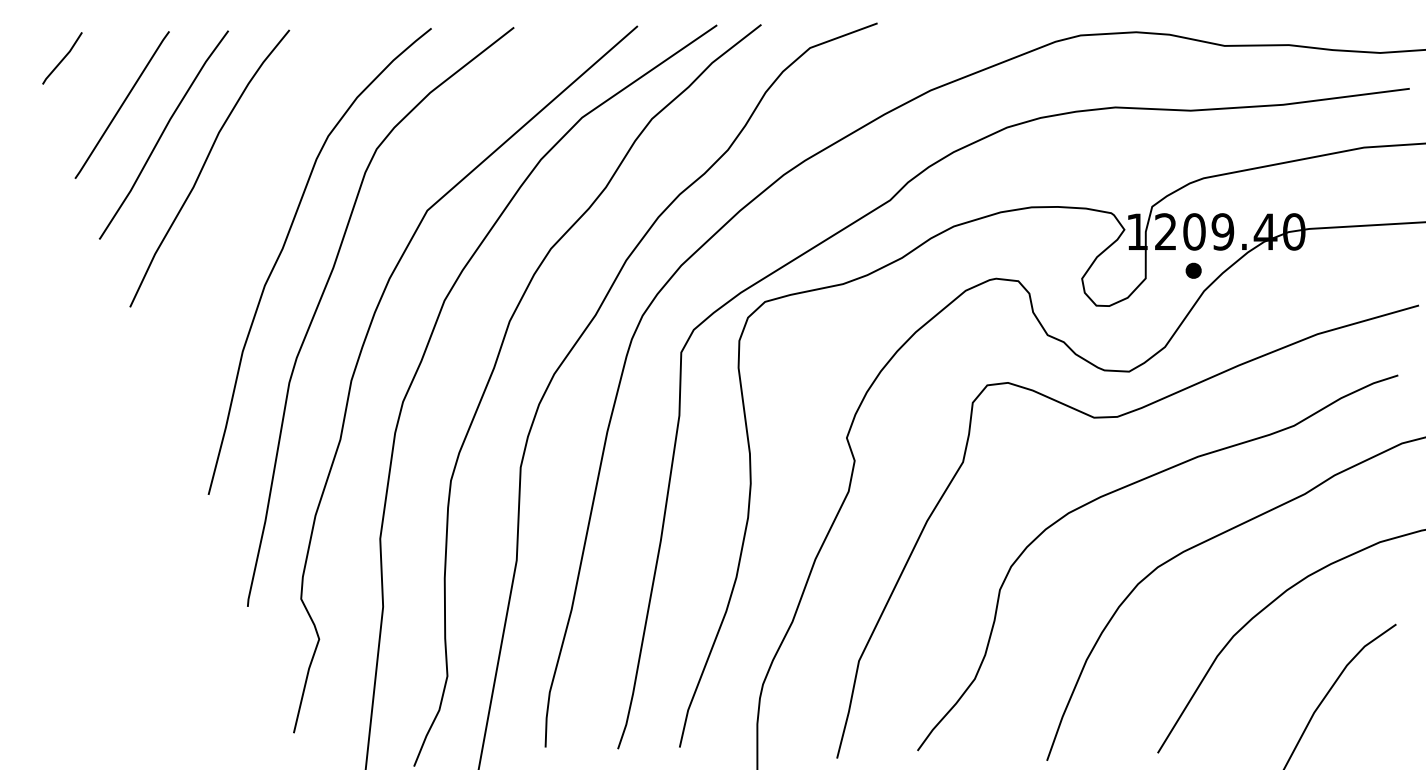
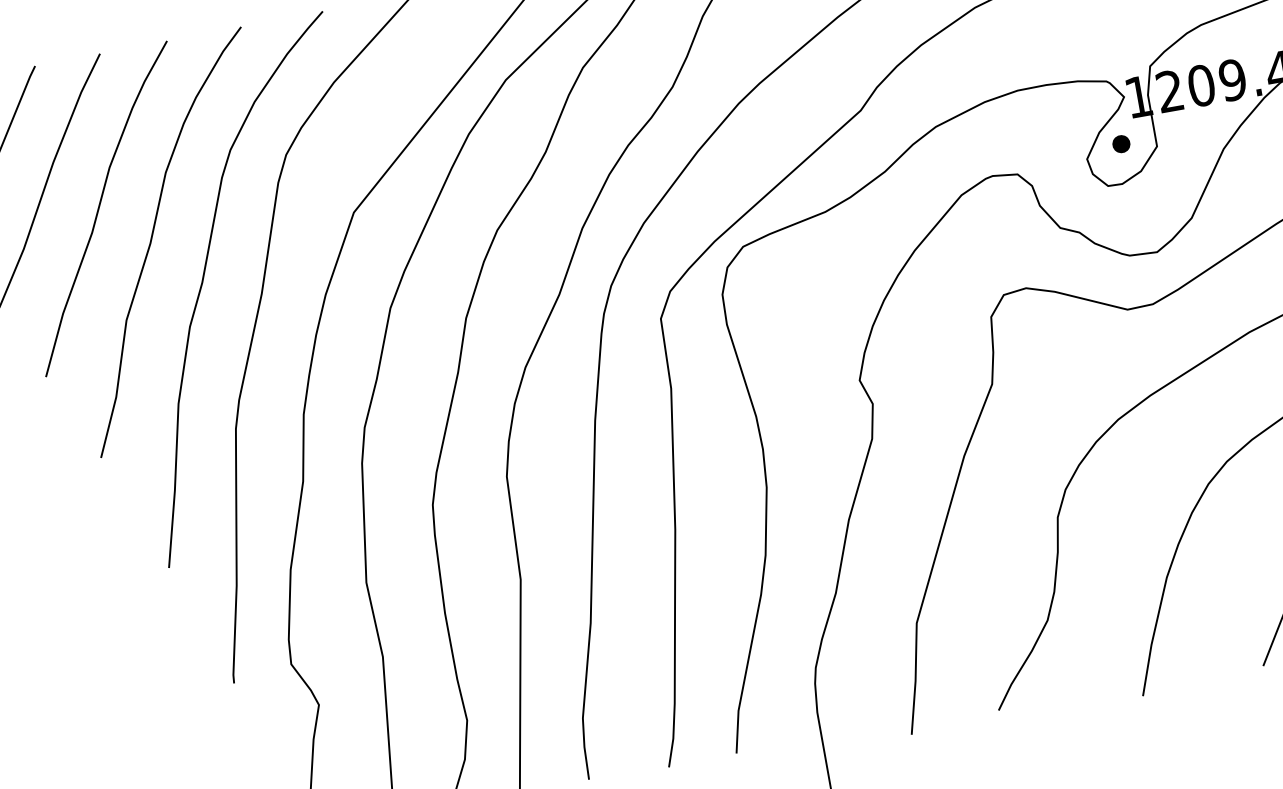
curve: (245, 203) -> (152, 240), added
part: (1193, 270) -> (1121, 143), moved

